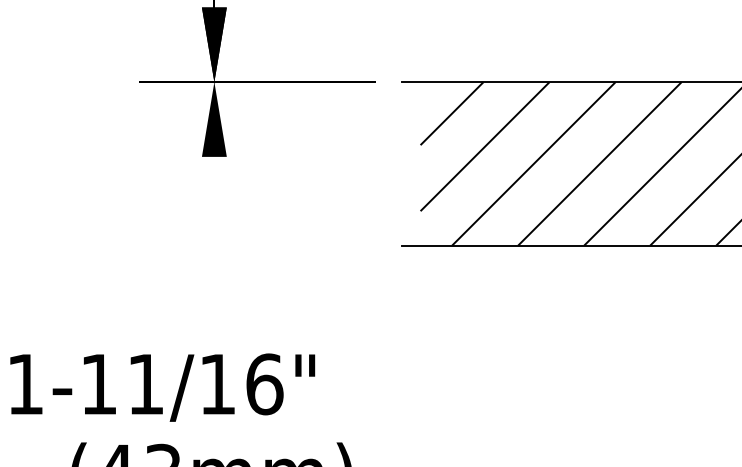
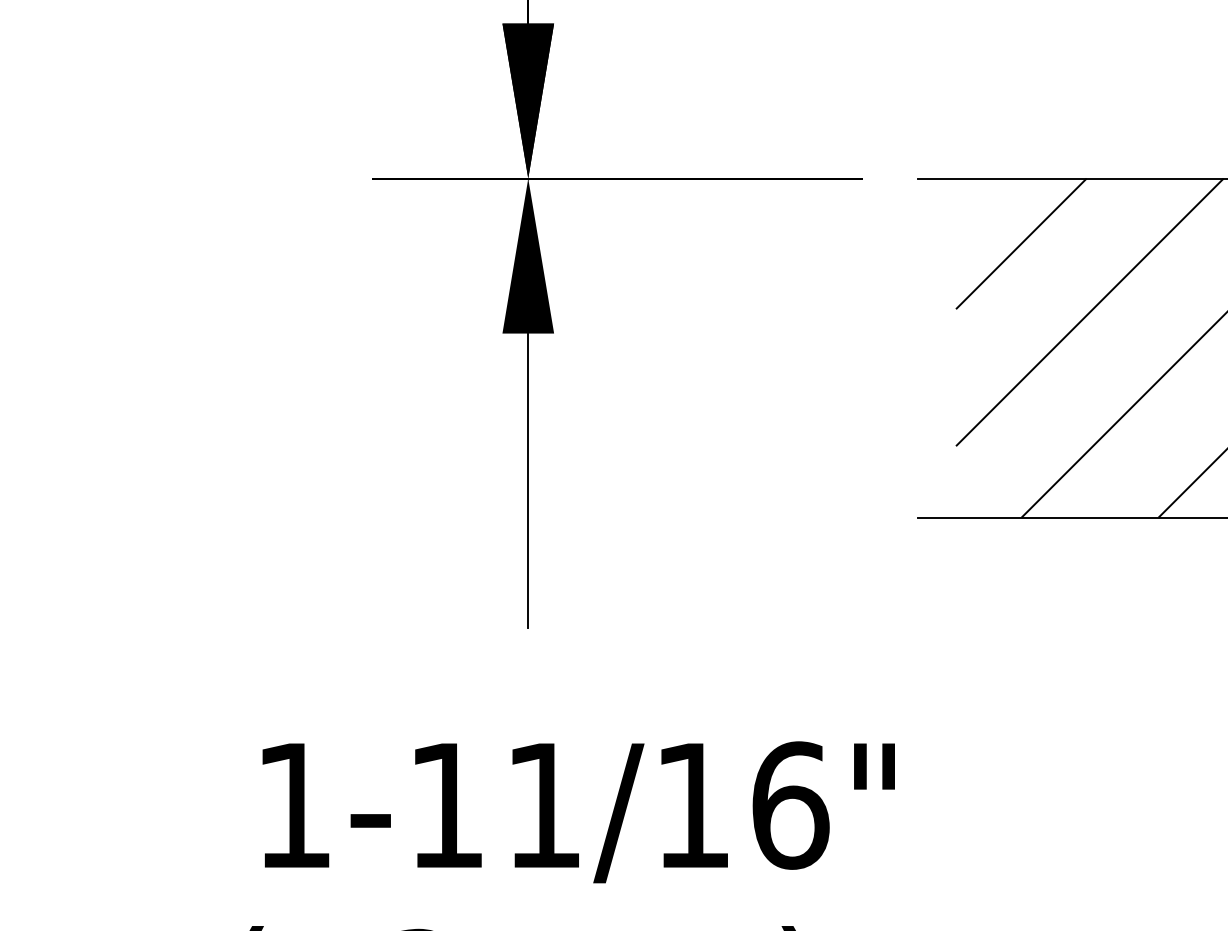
line: (214, 227) -> (528, 480), added
text: (162, 387) -> (578, 811), moved

